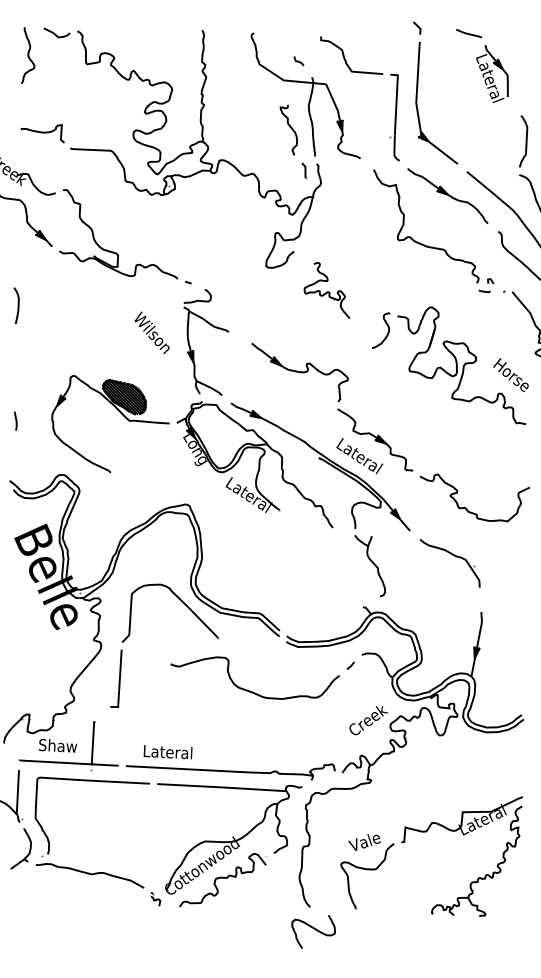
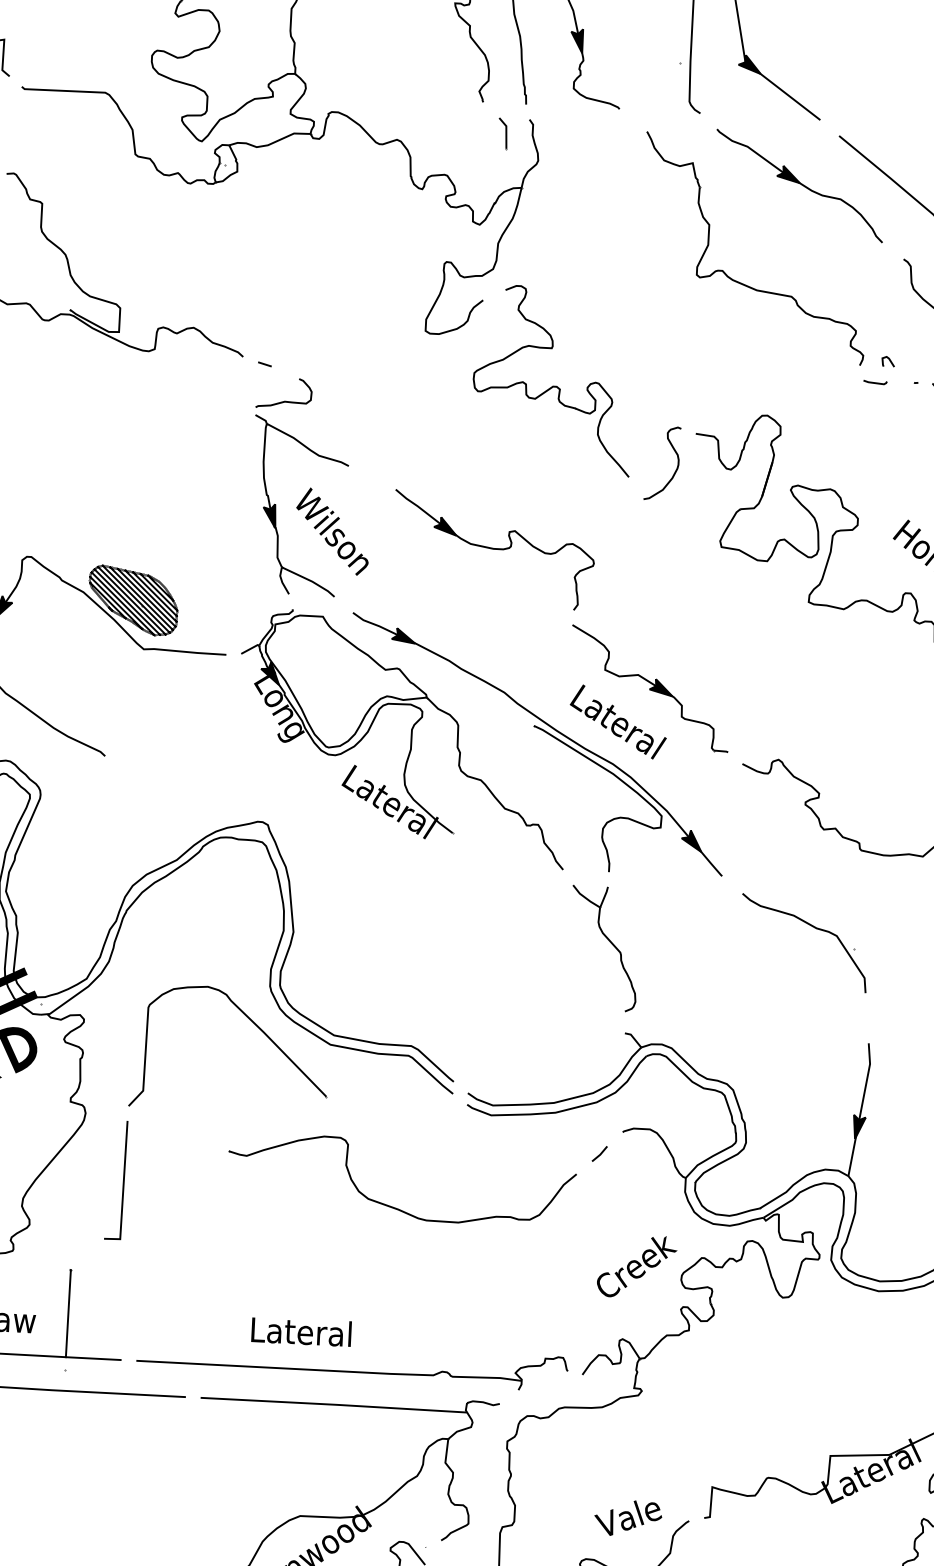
part: (326, 290) -> (549, 380), size x1.67
text: (151, 332) -> (331, 531), moved
part: (369, 566) -> (603, 949), moved
text: (167, 752) -> (300, 1332), moved

